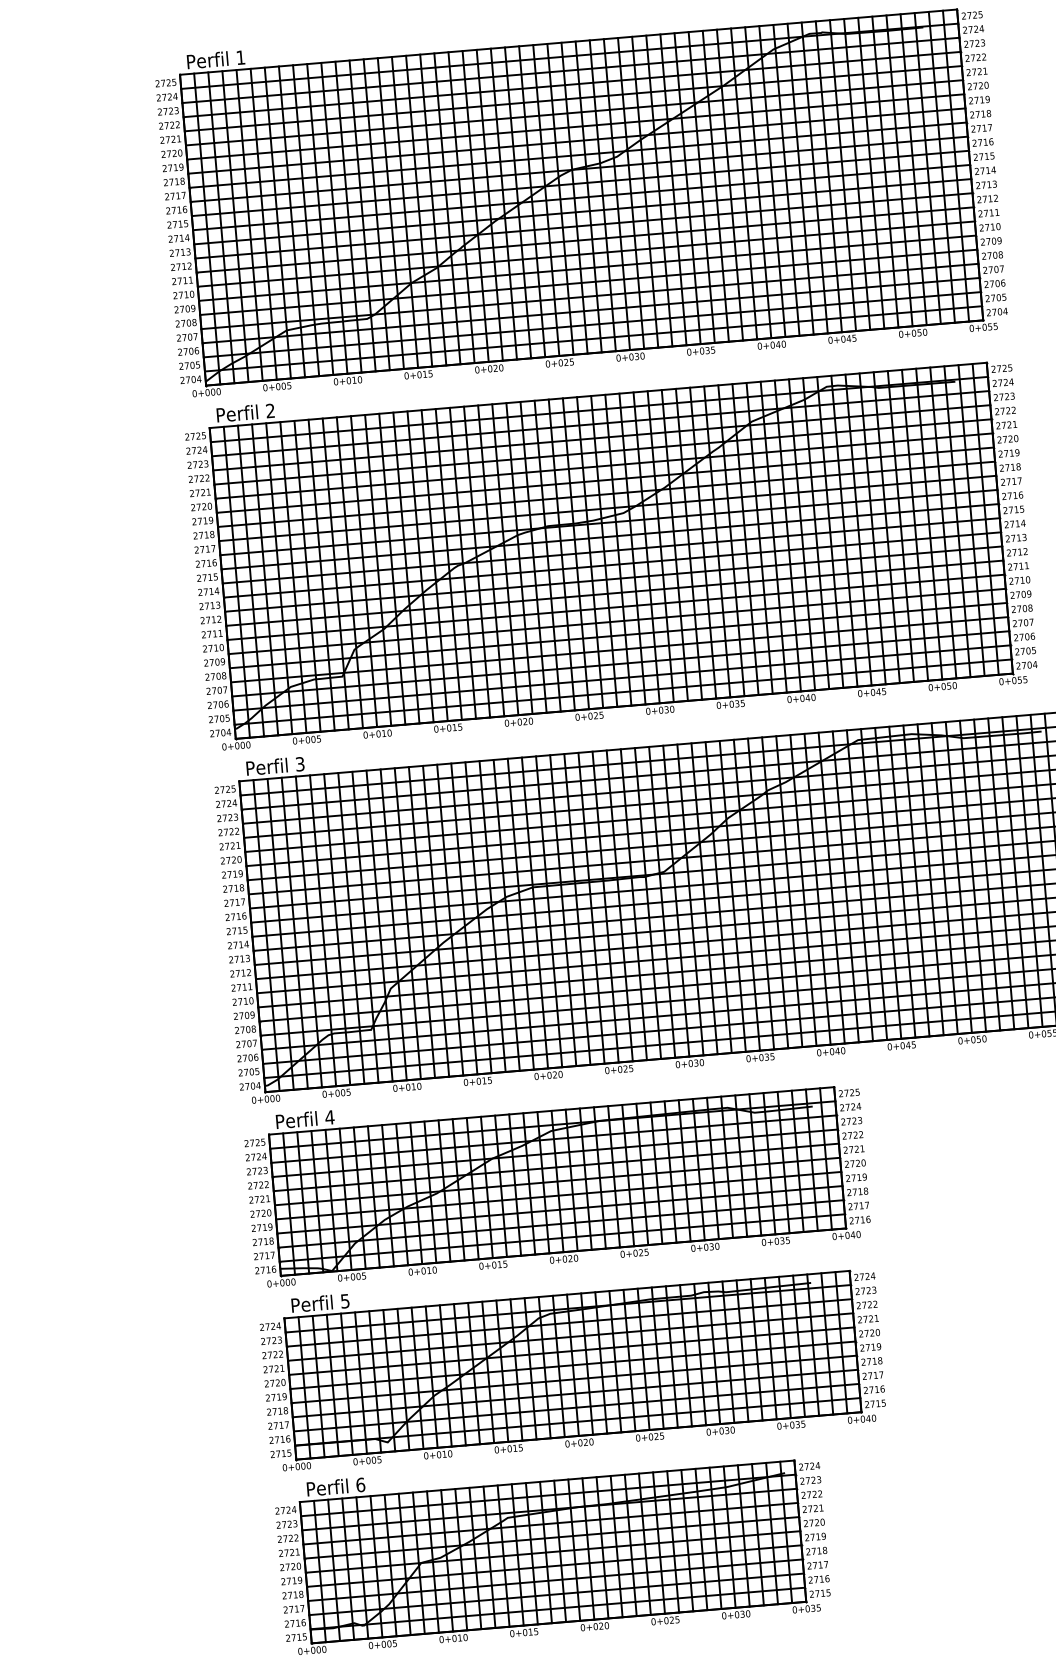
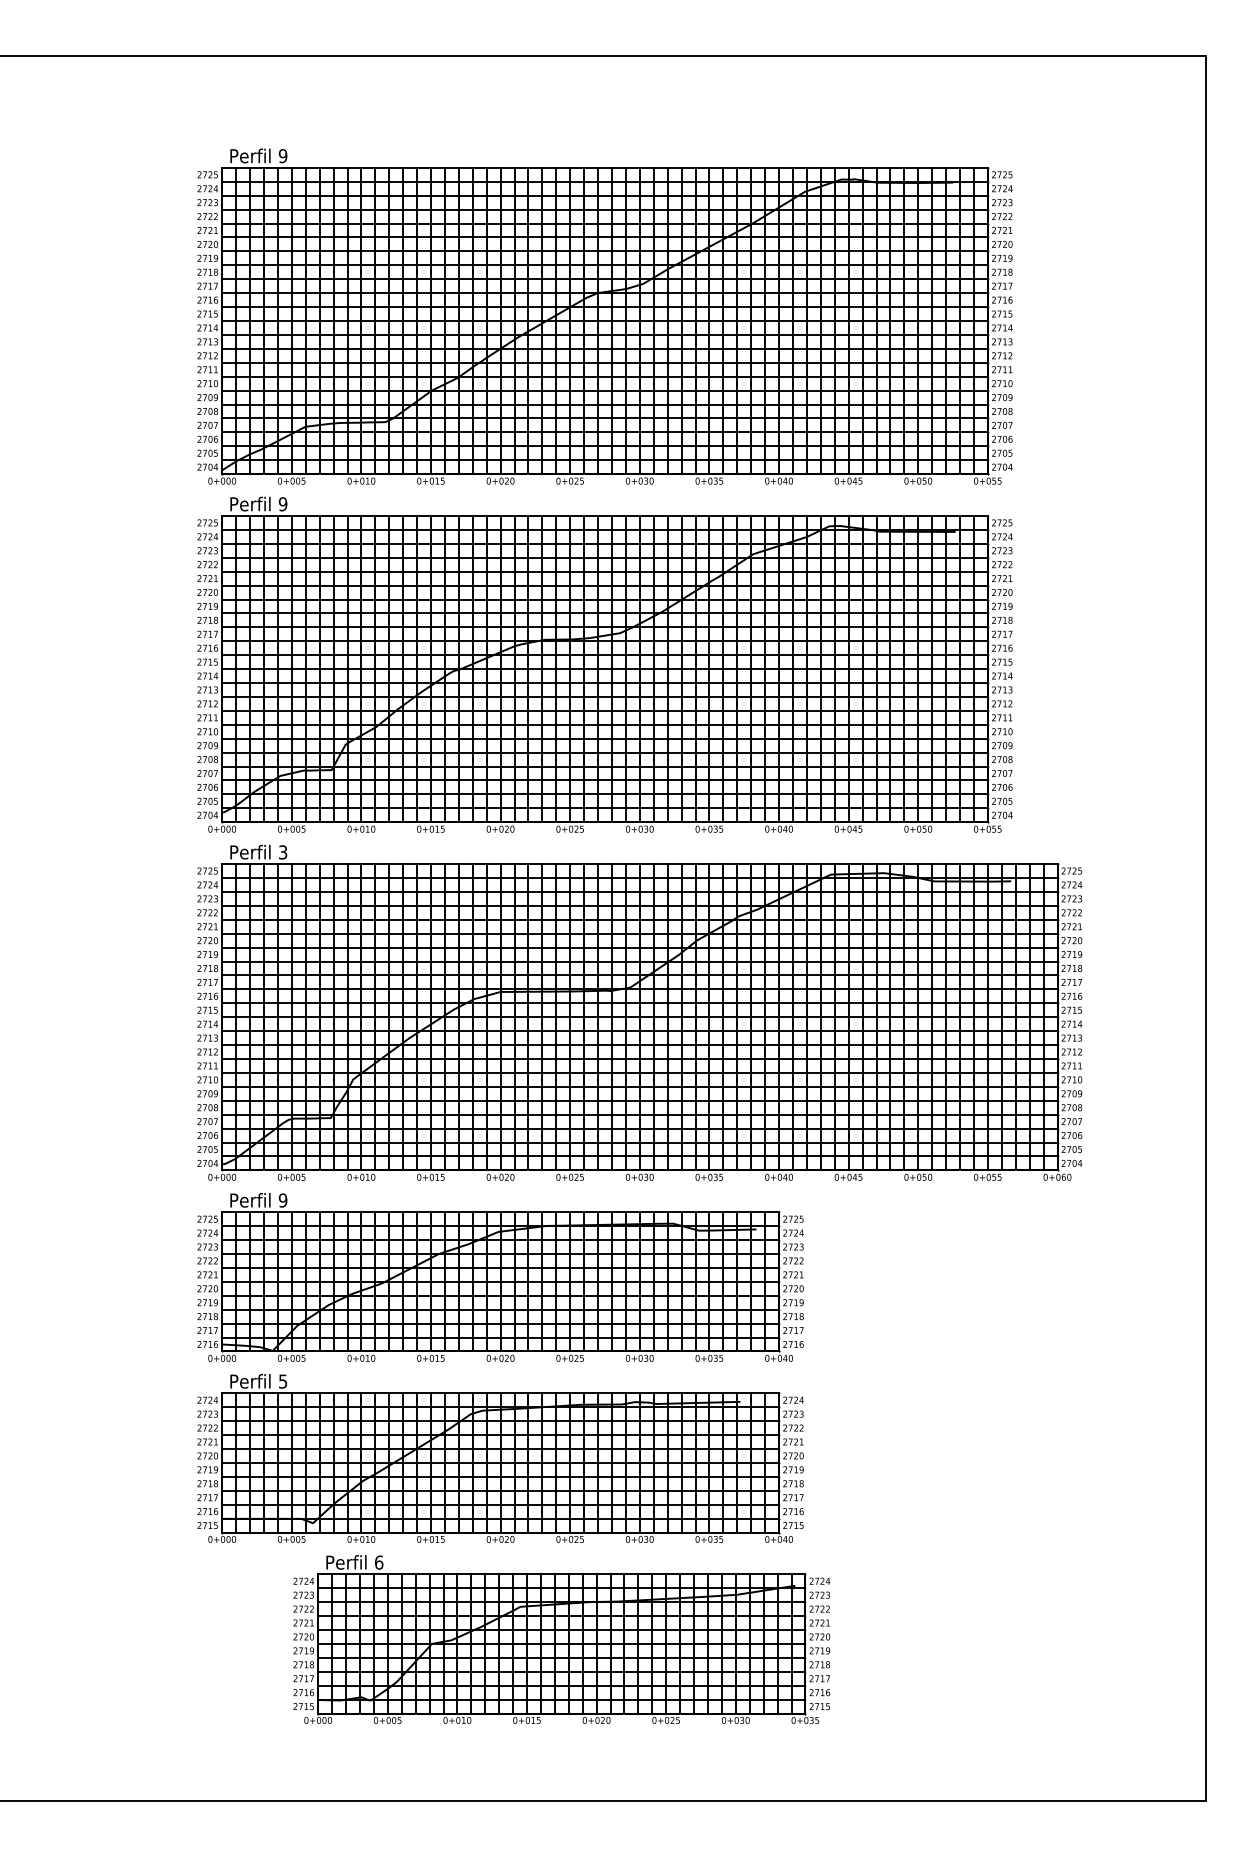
text: (240, 58) -> (282, 156), 1 -> 9
text: (269, 411) -> (282, 504), 2 -> 9
text: (329, 1117) -> (282, 1200), 4 -> 9
part: (552, 1547) -> (561, 1639), moved

